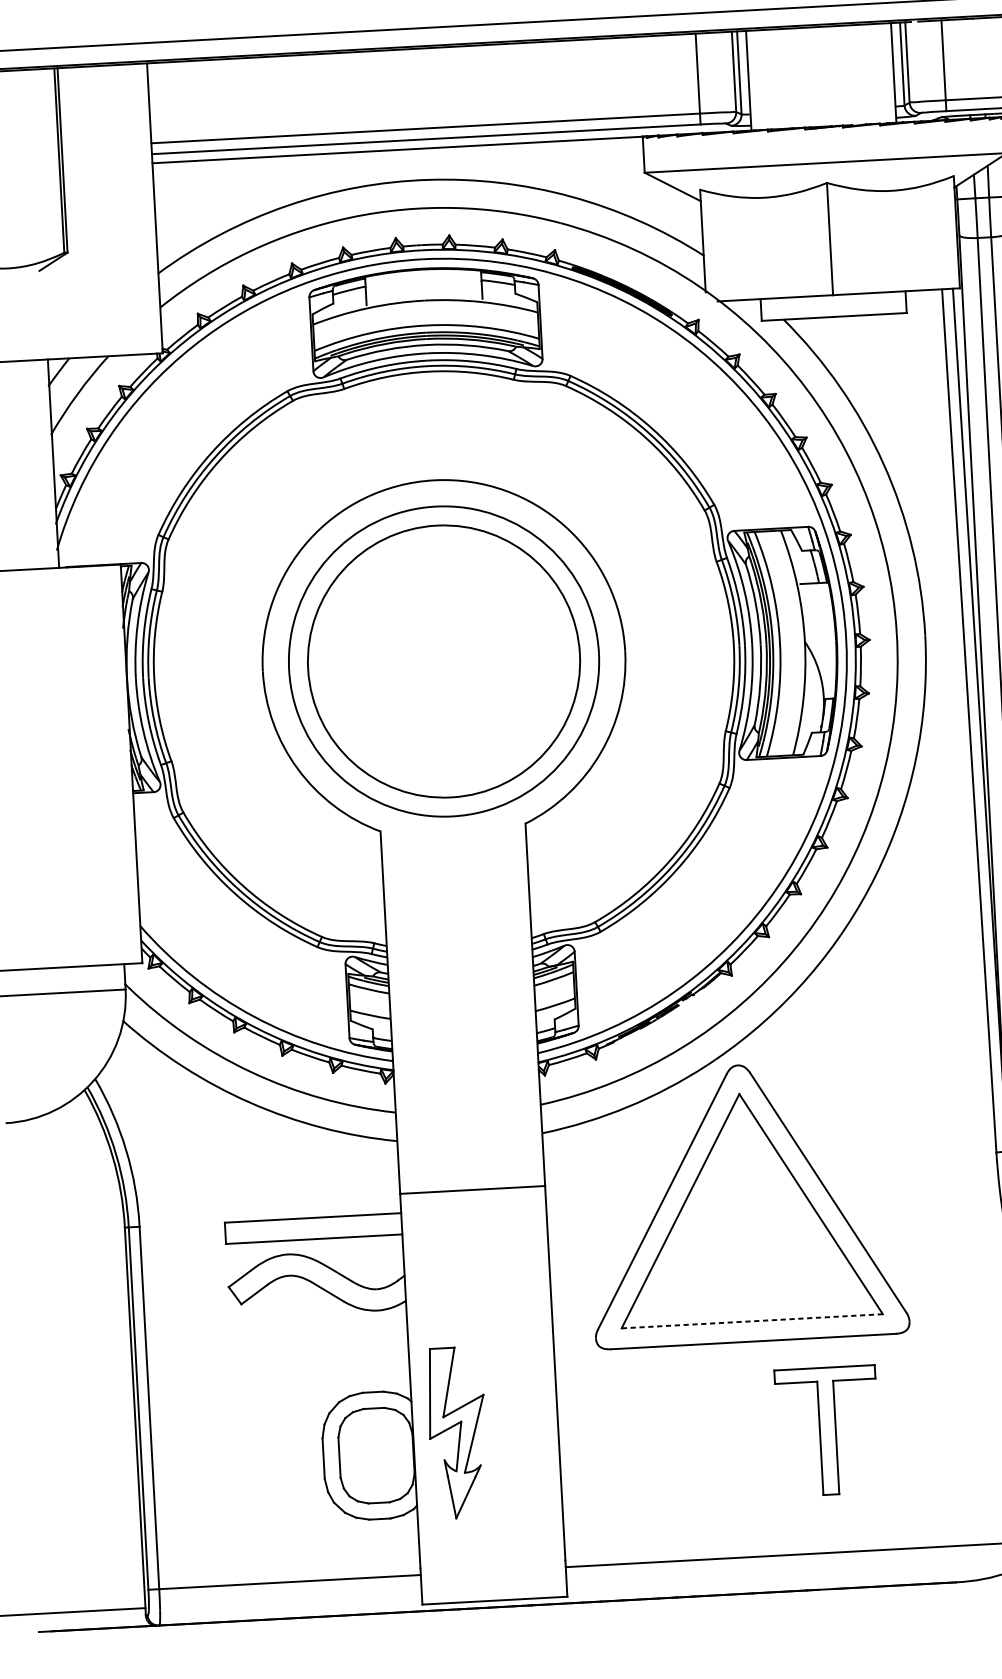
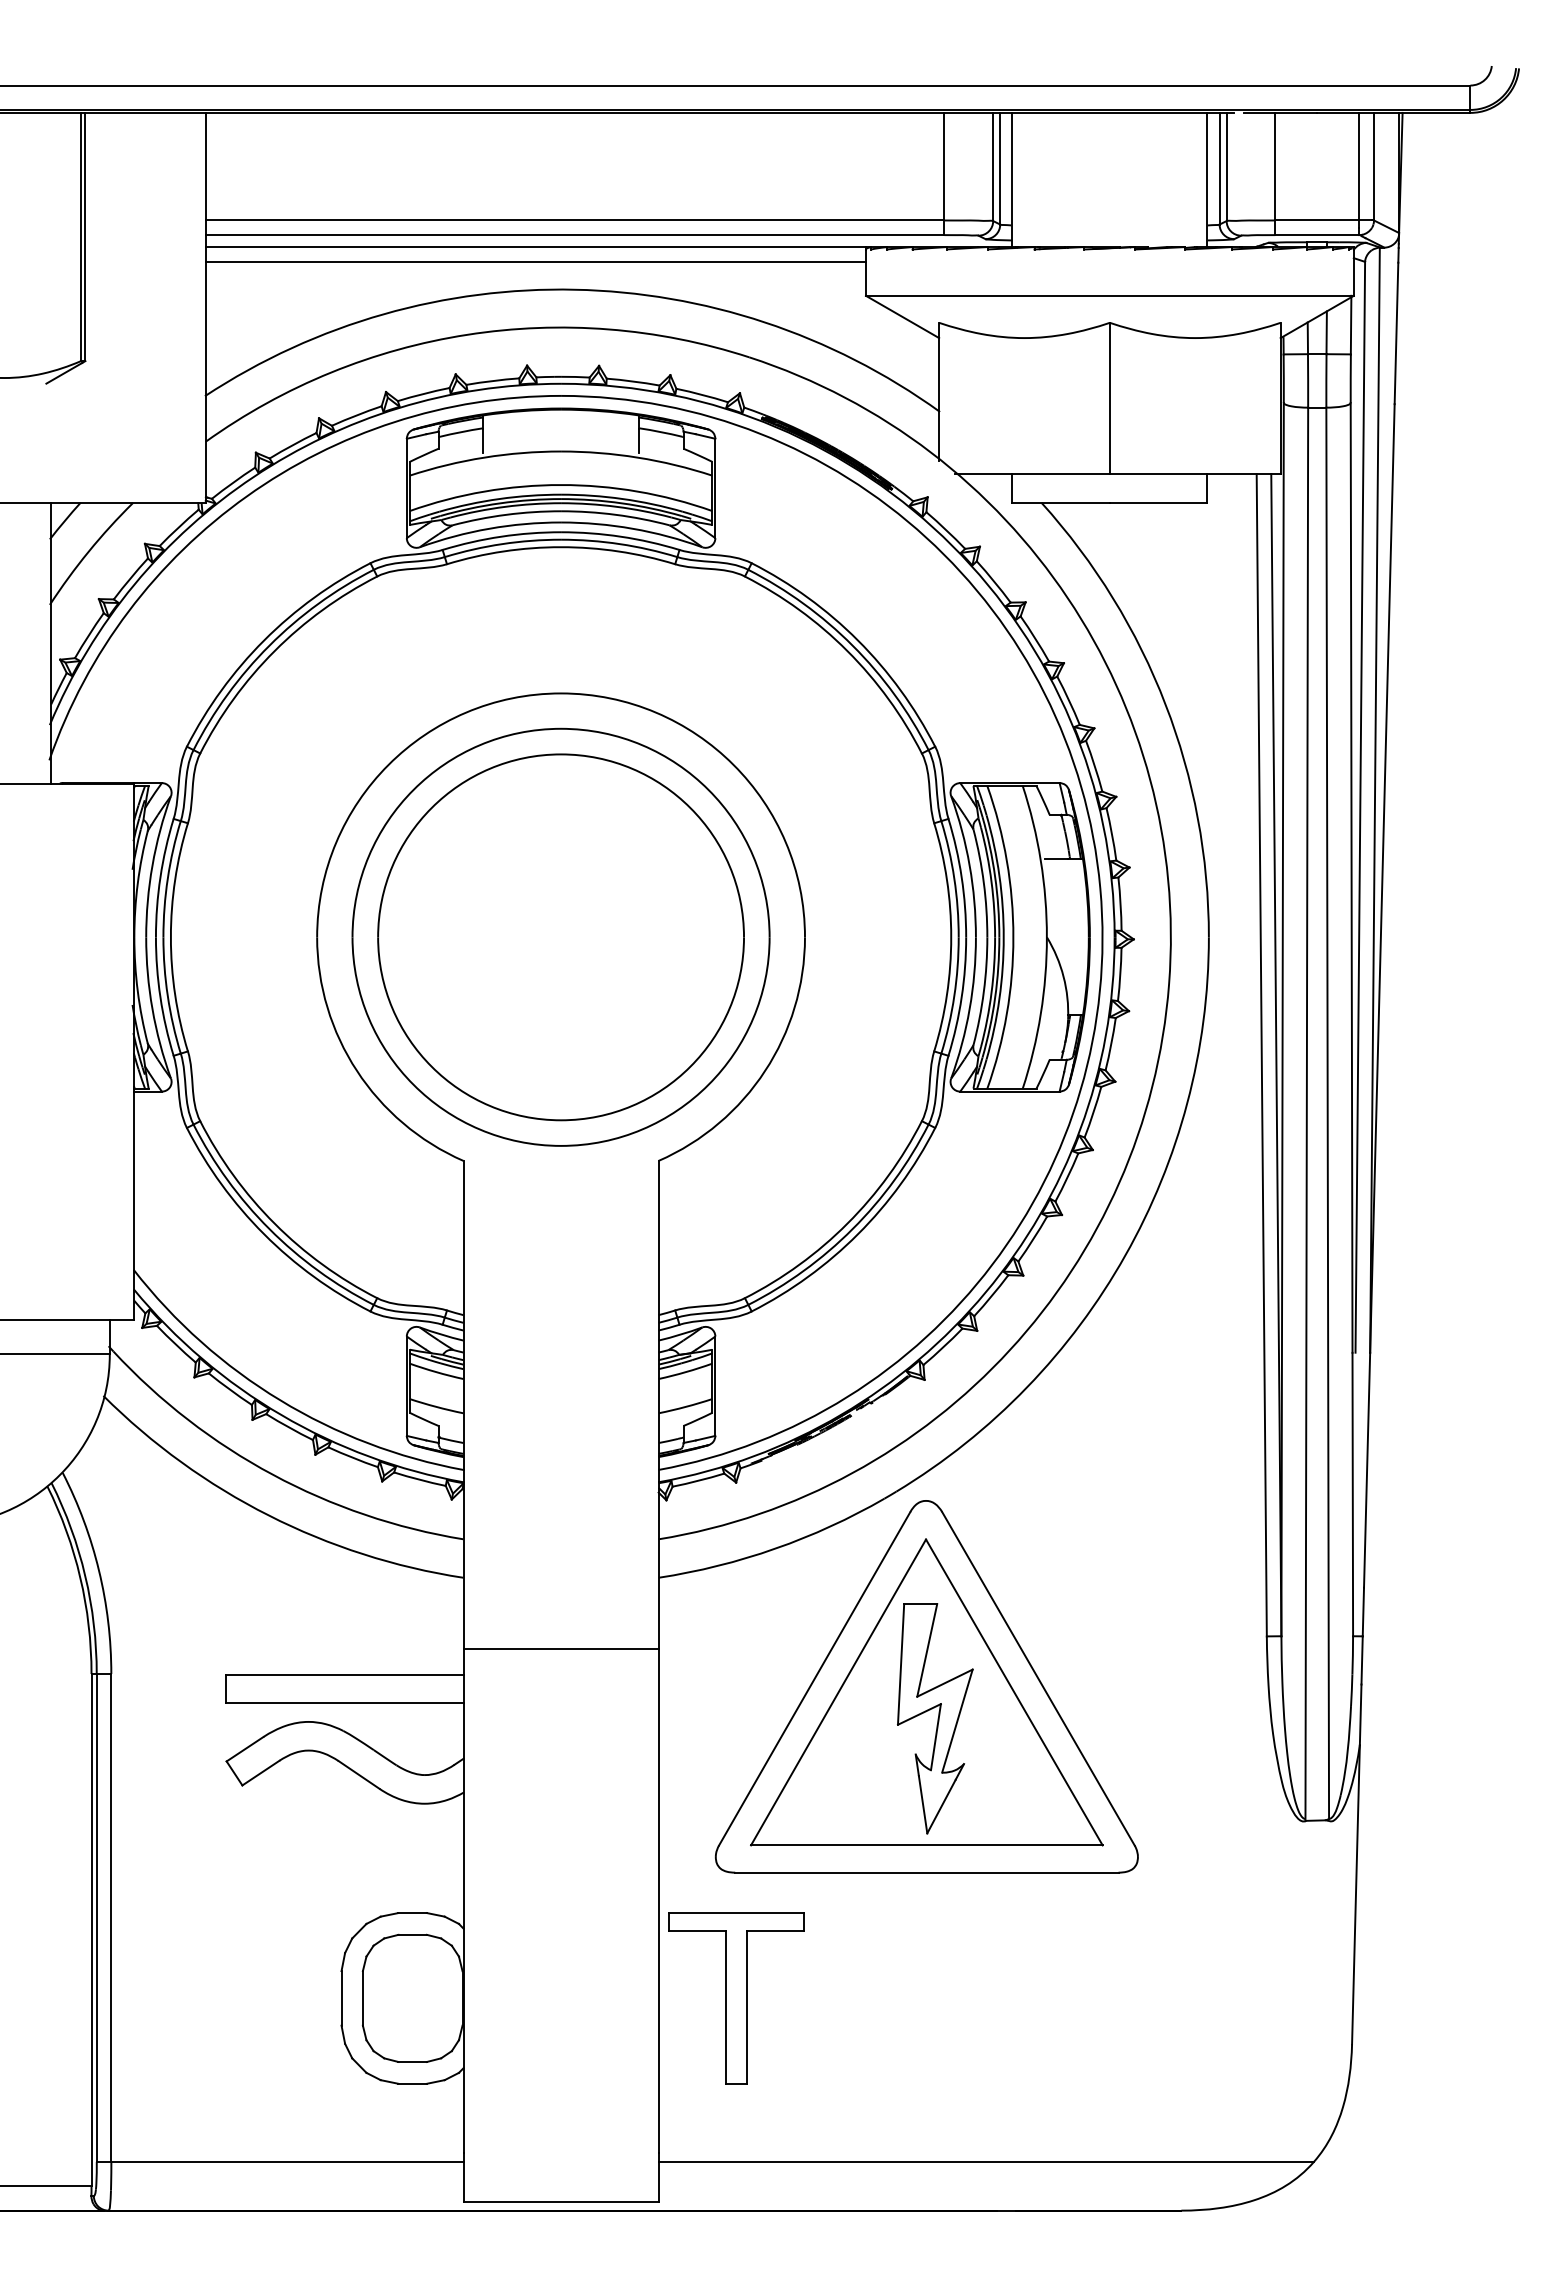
line: (397, 161) -> (535, 262), added
line: (752, 1321) -> (926, 1845), dashed -> solid
part: (827, 1431) -> (736, 1998), moved
part: (457, 1432) -> (935, 1718), moved

